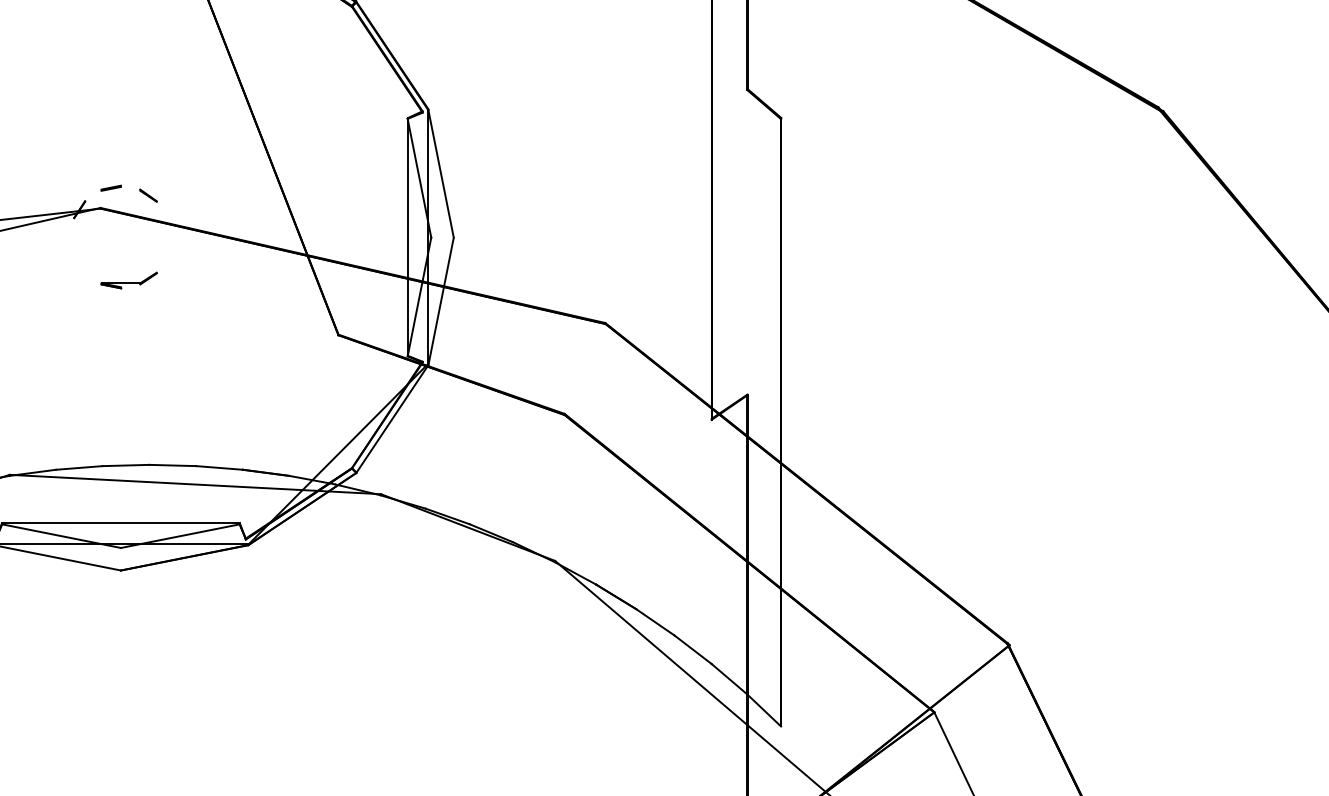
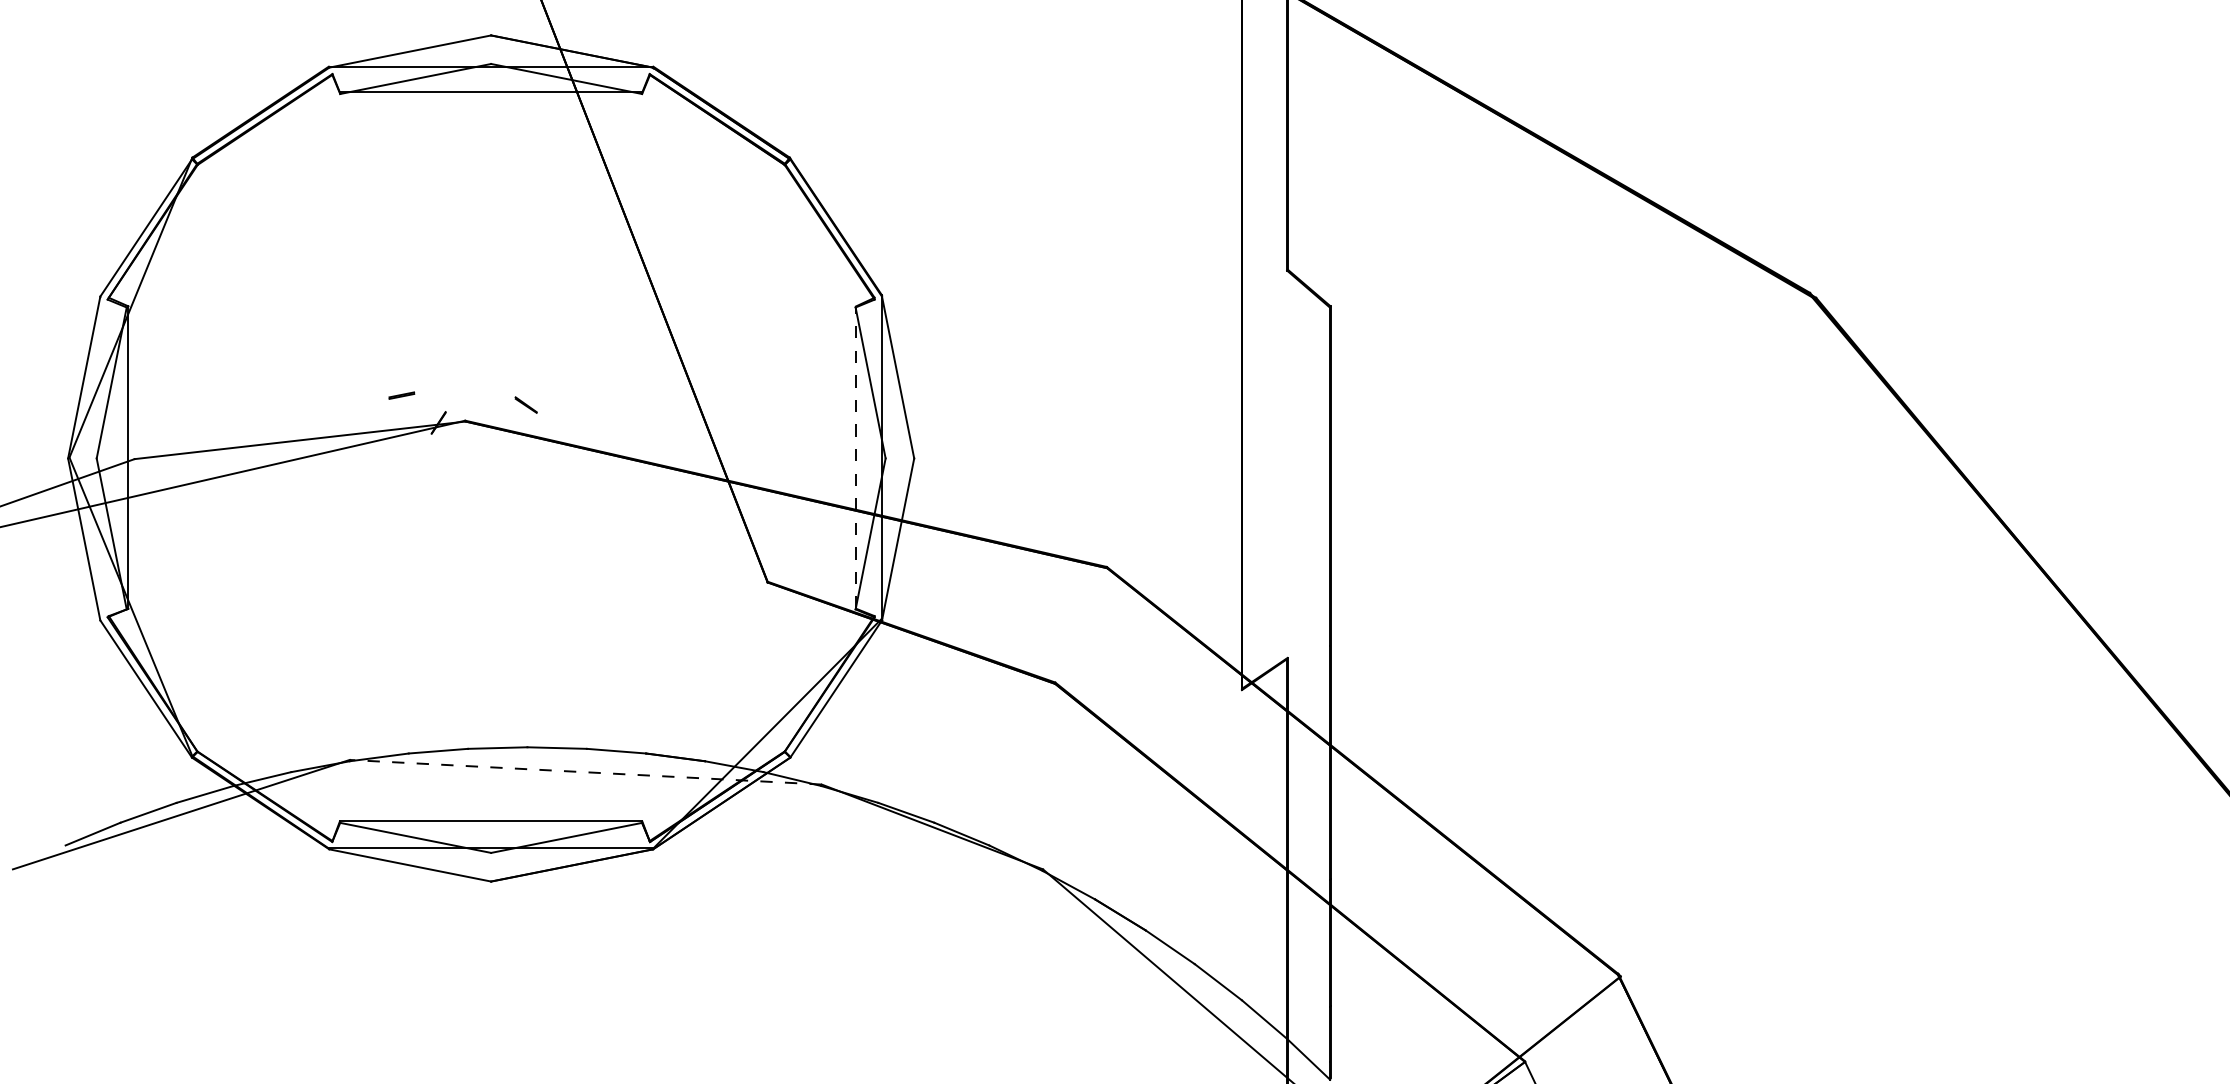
line: (110, 188) -> (401, 395), moved
line: (408, 236) -> (856, 457), solid -> dashed
part: (129, 280) -> (501, 513), removed
line: (195, 484) -> (585, 772), solid -> dashed

